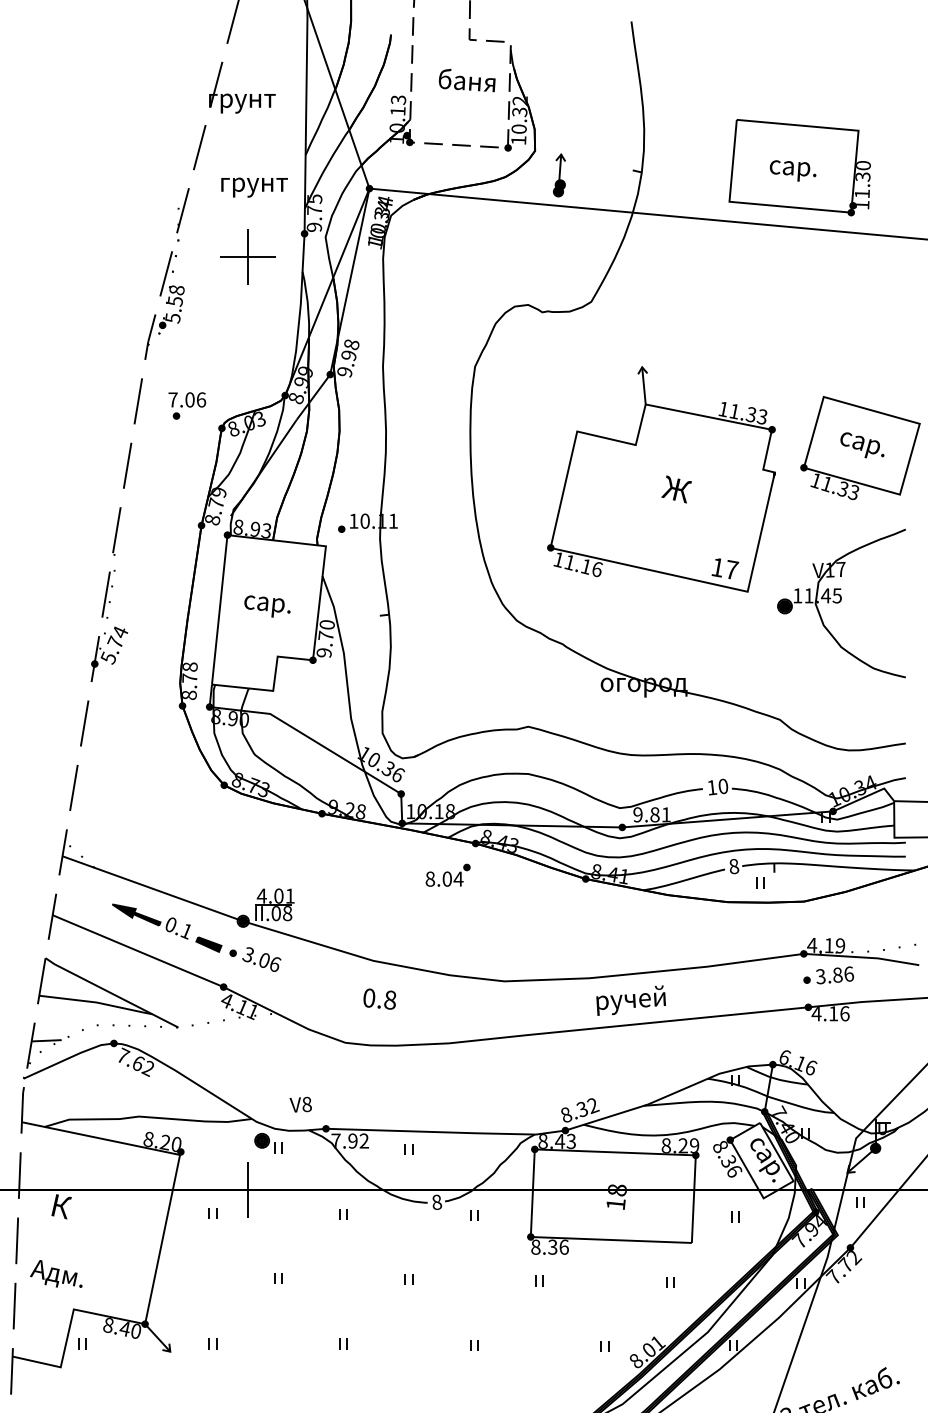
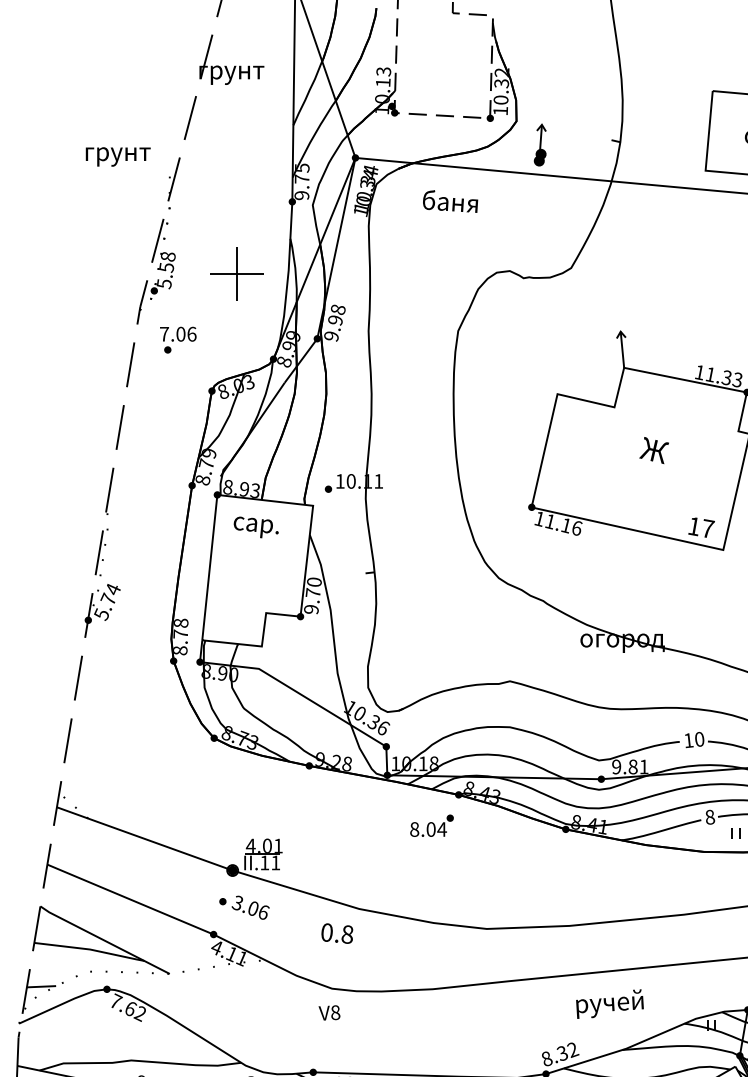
text: (466, 80) -> (449, 201), moved
text: (254, 187) -> (118, 156), moved
part: (247, 256) -> (236, 273), moved
part: (187, 405) -> (178, 339), moved
text: (267, 606) -> (256, 527), moved
text: (281, 913) -> (269, 862), II.08 -> II.11
part: (167, 927) -> (159, 876), removed
text: (379, 998) -> (337, 932), moved
text: (630, 1000) -> (609, 1003), moved
text: (300, 1104) -> (329, 1012), moved

